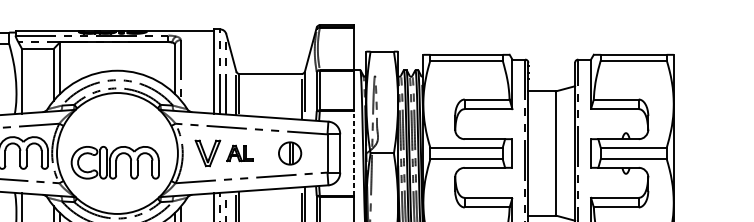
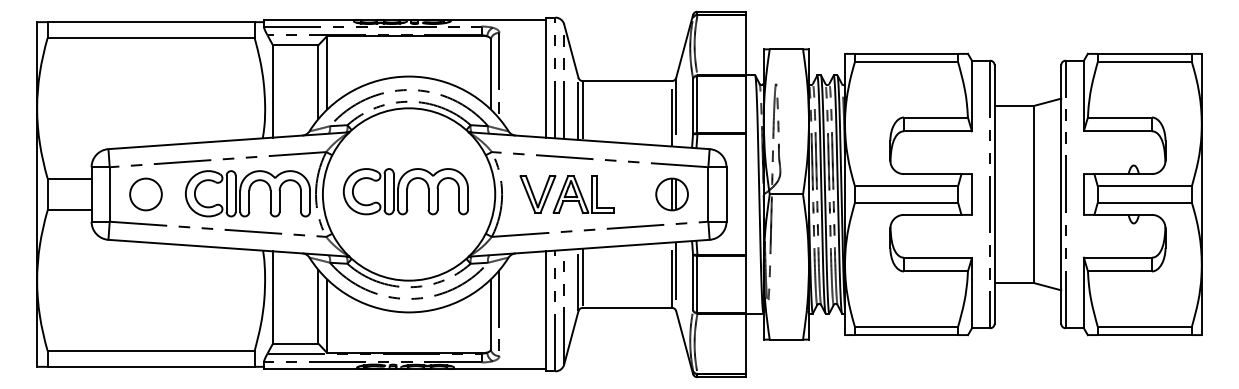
part: (239, 153) -> (583, 194), size x1.67
part: (289, 153) -> (671, 194), moved
line: (353, 153) -> (745, 194), dashed -> solid
part: (114, 162) -> (405, 191), moved

